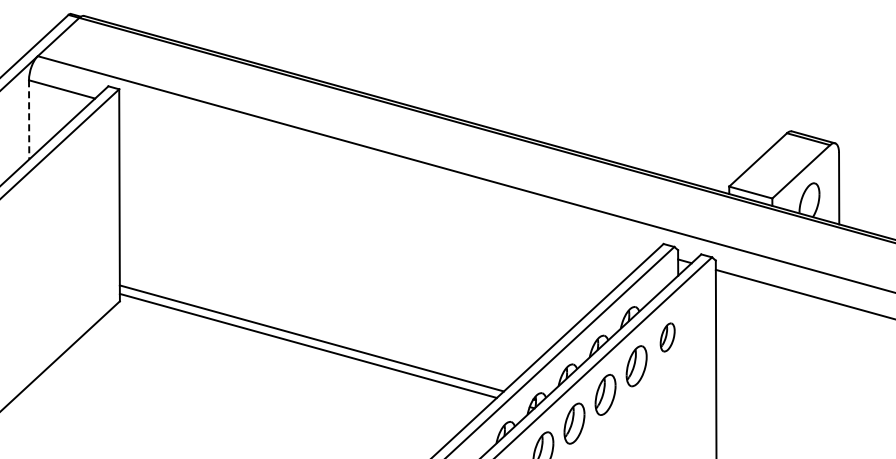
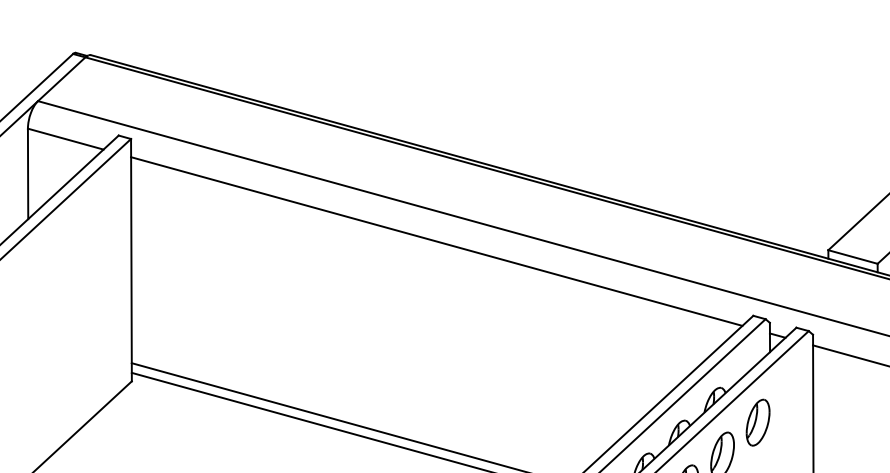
line: (29, 119) -> (28, 173), dashed -> solid
line: (386, 178) -> (436, 240), added
part: (667, 337) -> (757, 422), size x1.43

